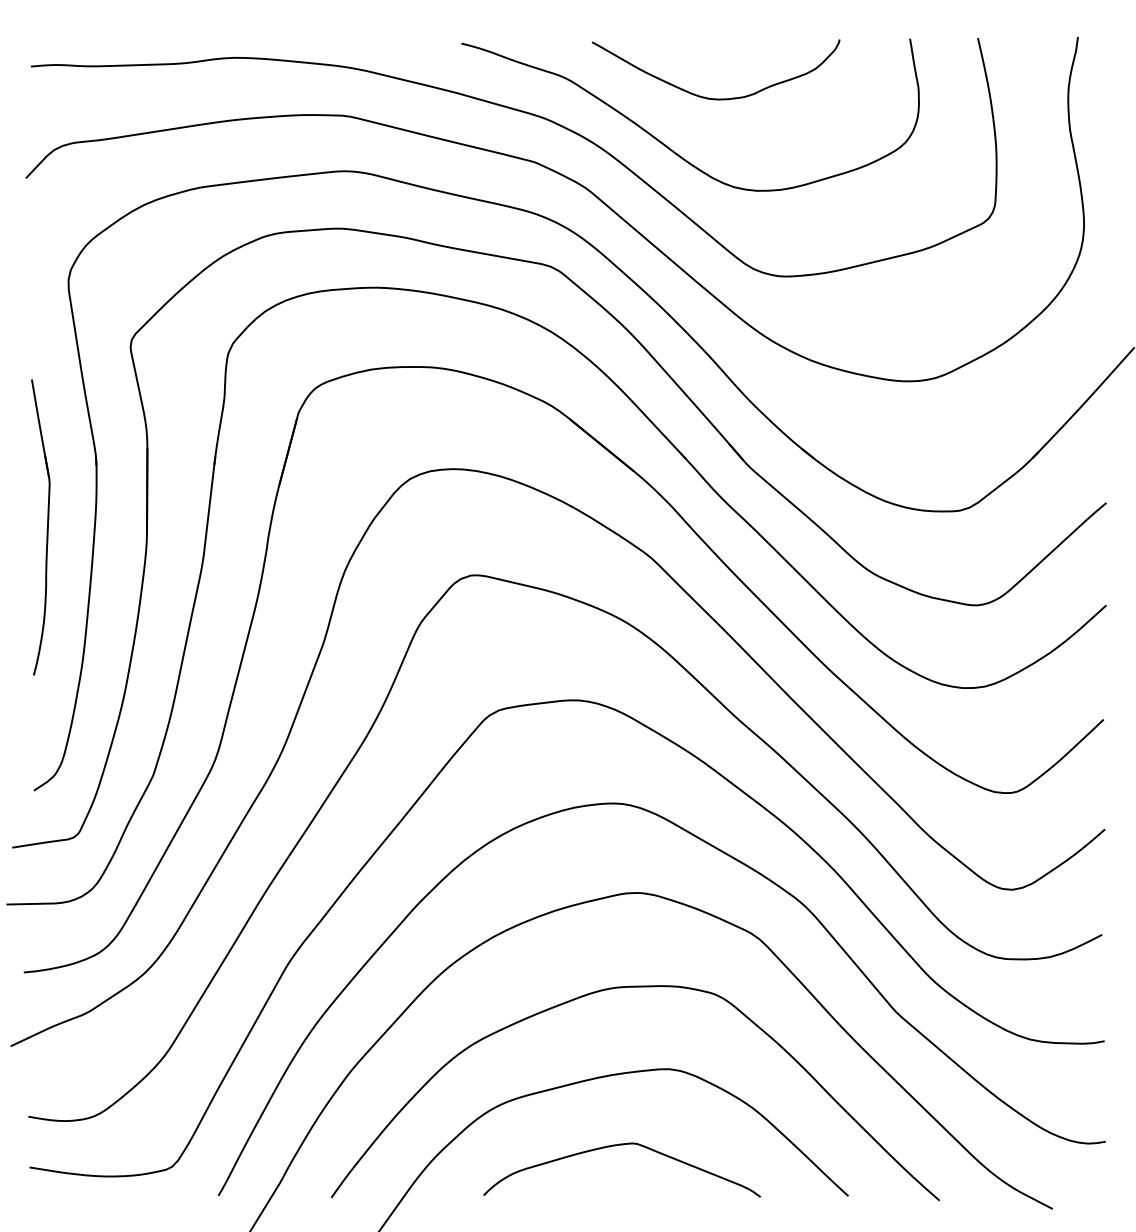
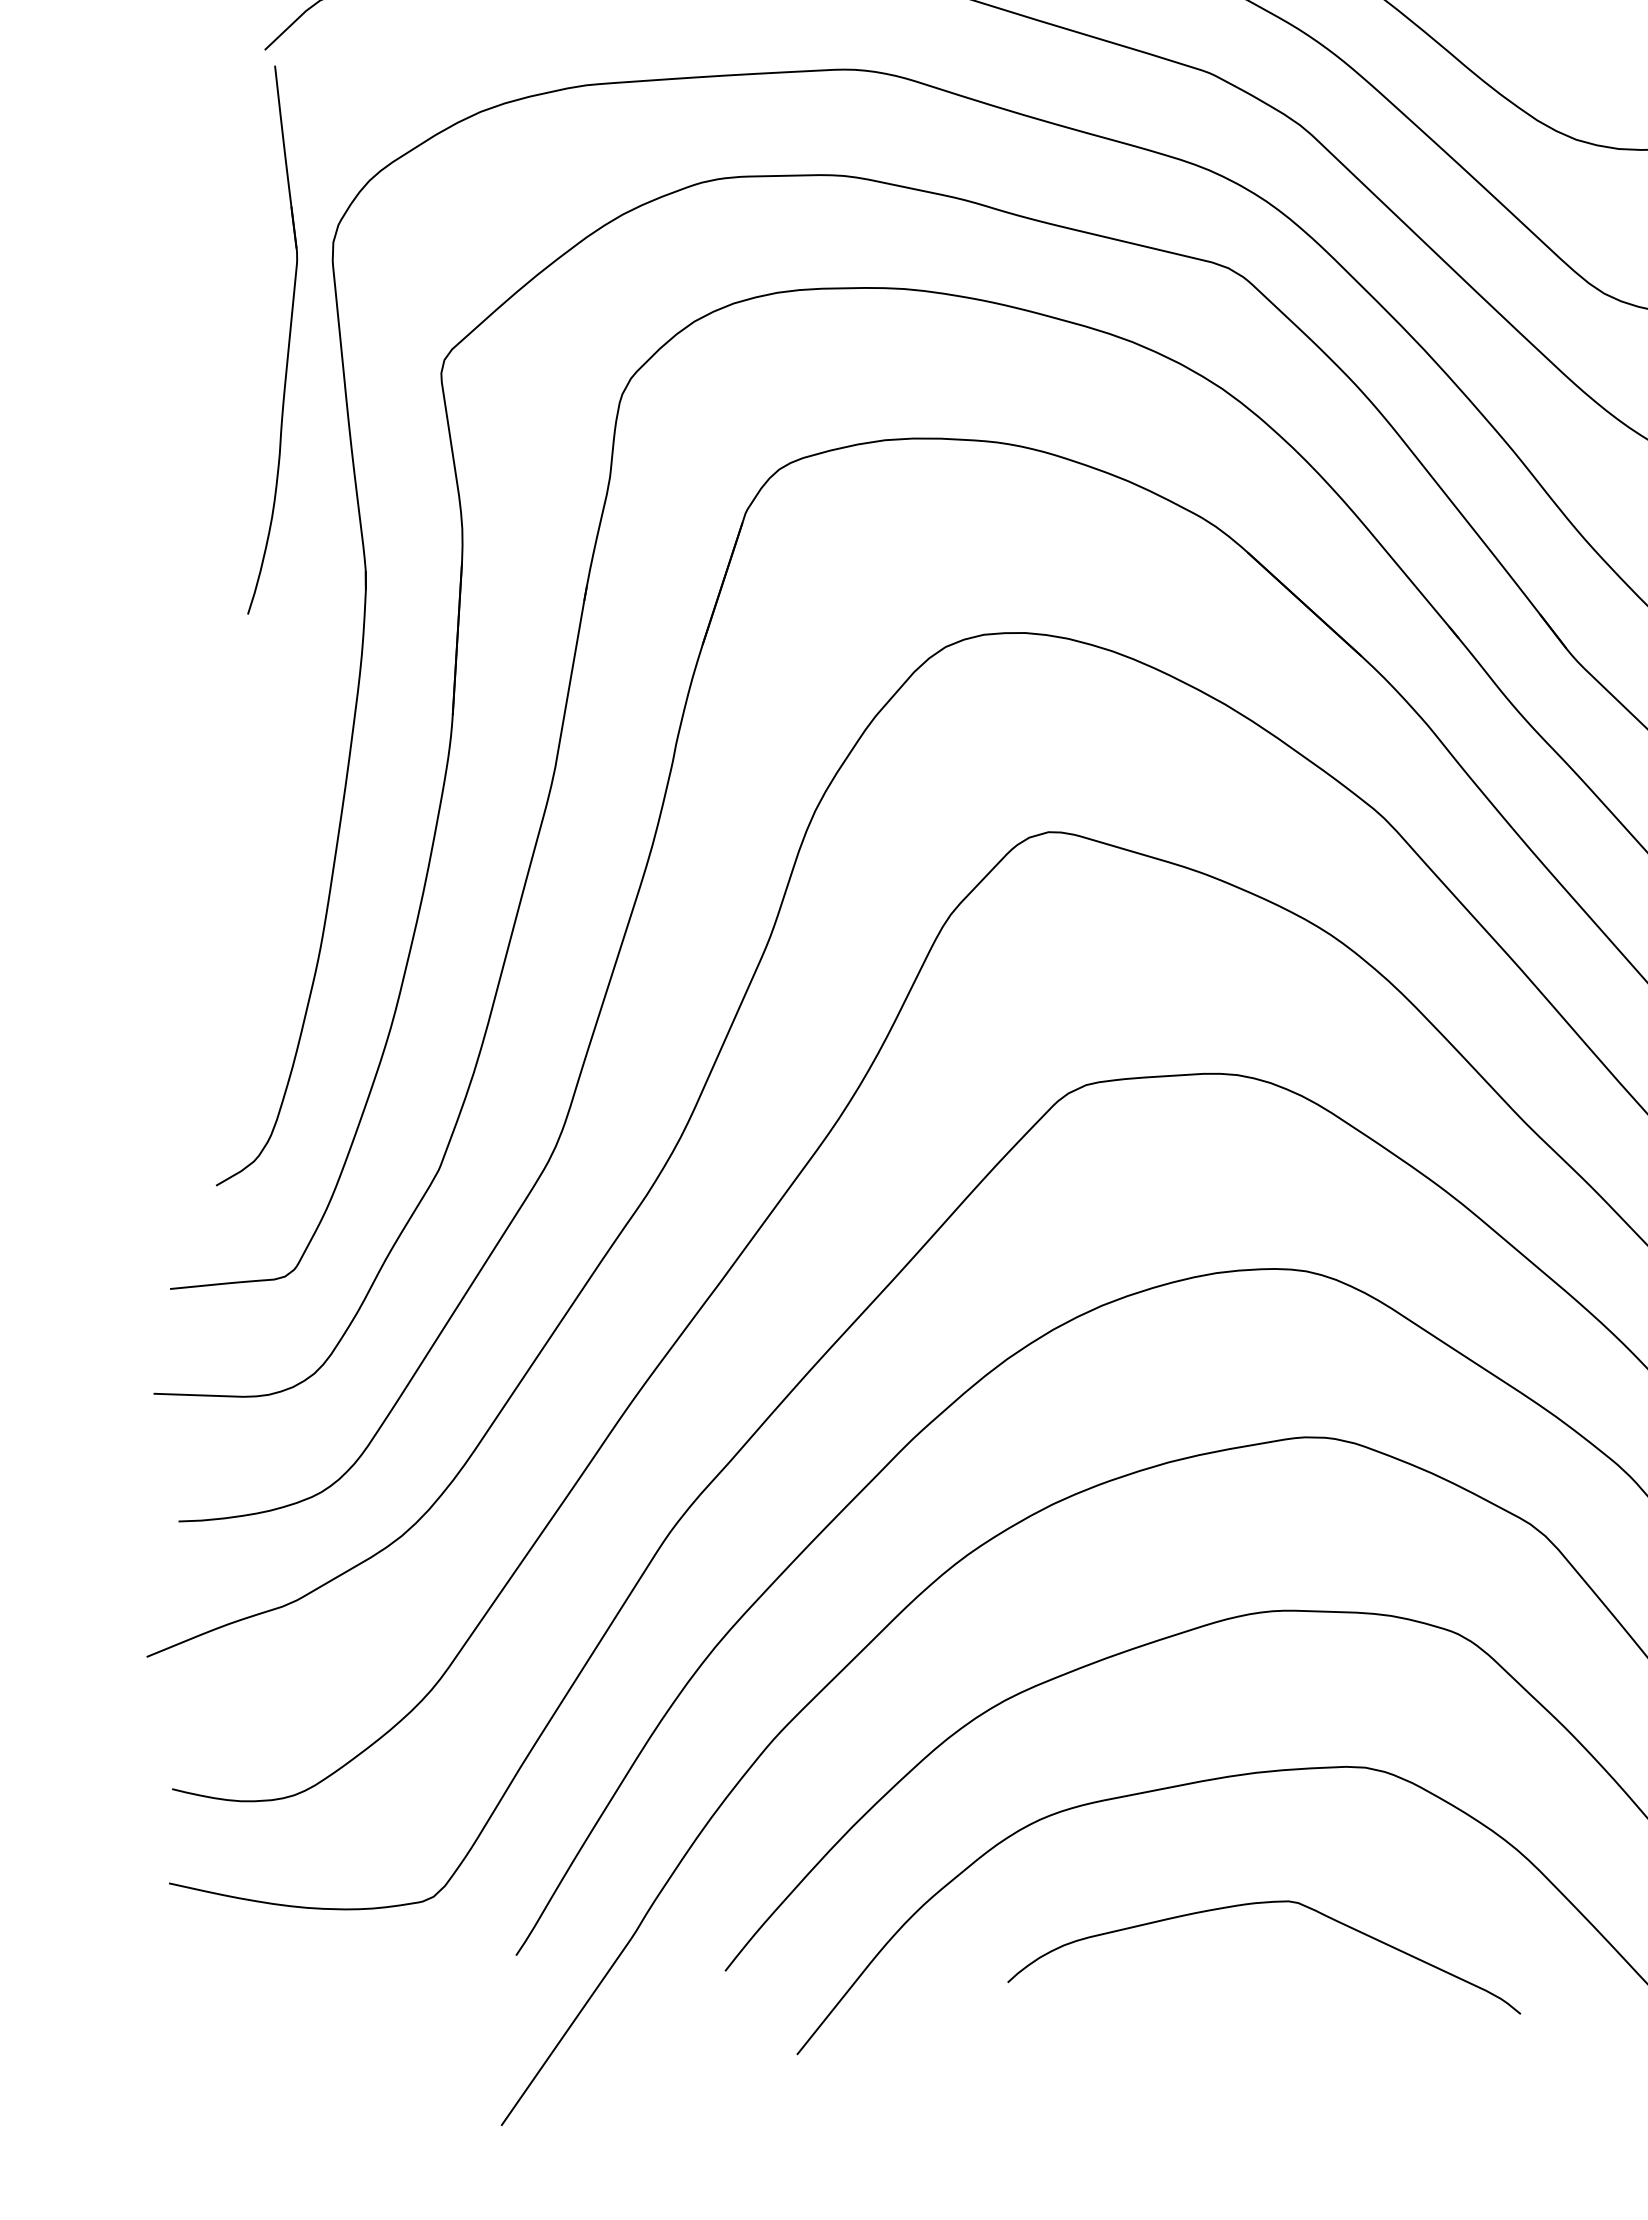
part: (46, 529) -> (286, 345), moved

